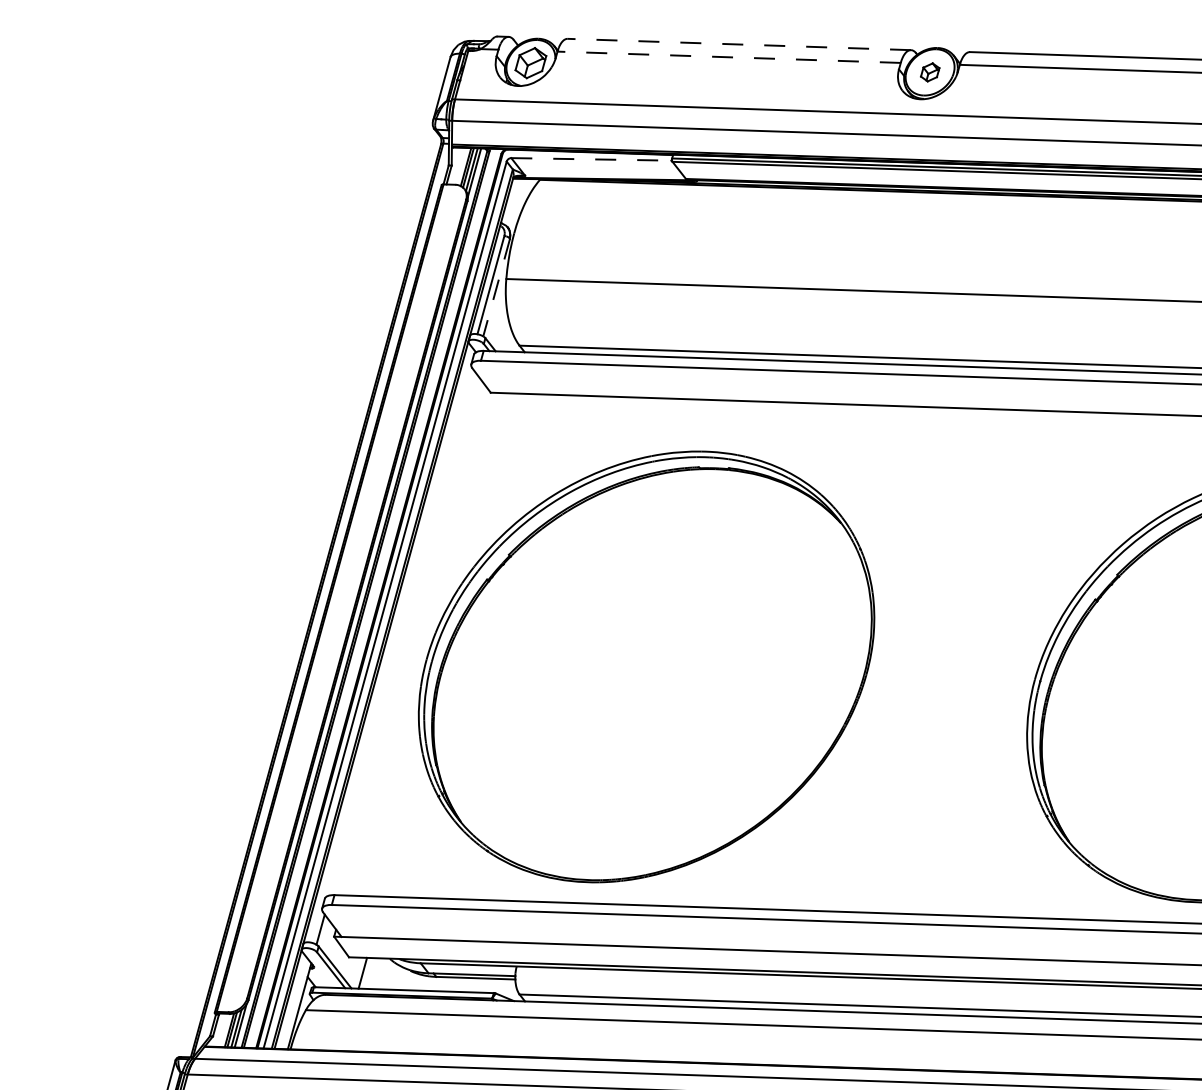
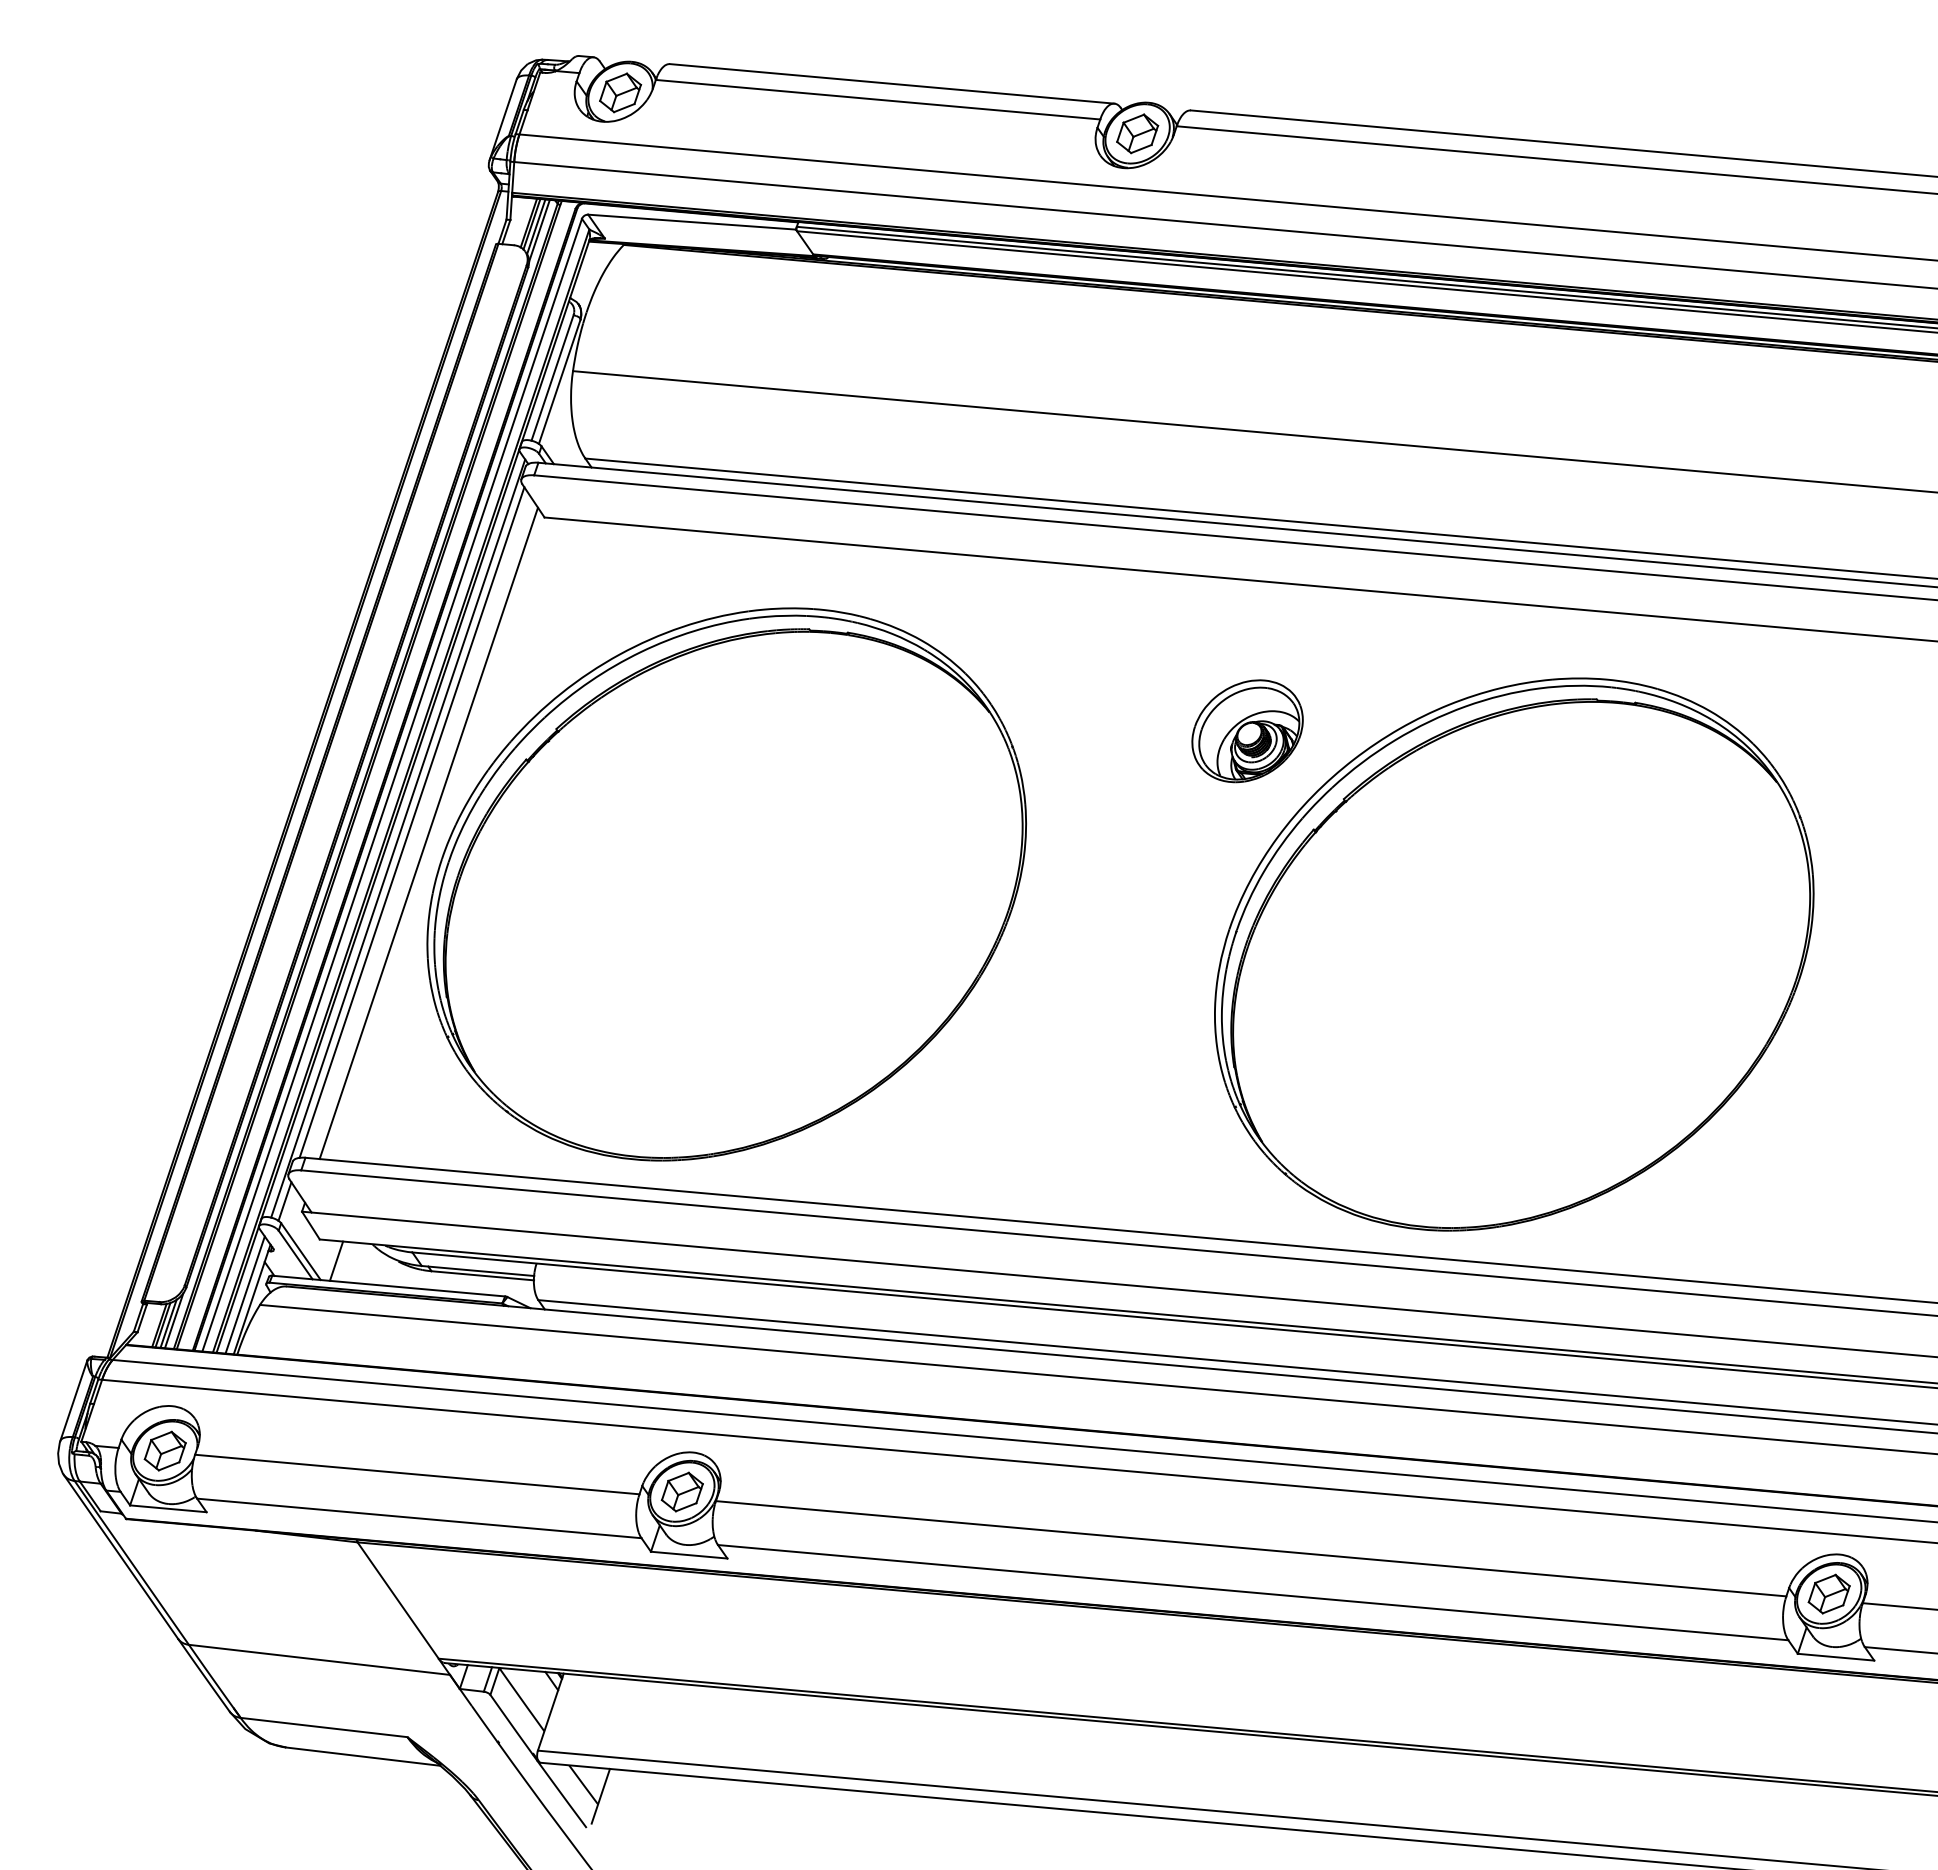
line: (738, 44) -> (891, 83), dashed -> solid
line: (728, 57) -> (877, 99), dashed -> solid
part: (930, 72) -> (1137, 133), size x1.67
line: (591, 159) -> (692, 222), dashed -> solid
line: (496, 288) -> (559, 382), dashed -> solid
part: (1040, 527) -> (1247, 731), added
line: (401, 632) -> (411, 822), added
line: (415, 640) -> (428, 833), added
line: (392, 645) -> (398, 838), added
line: (293, 1002) -> (244, 1294), added

